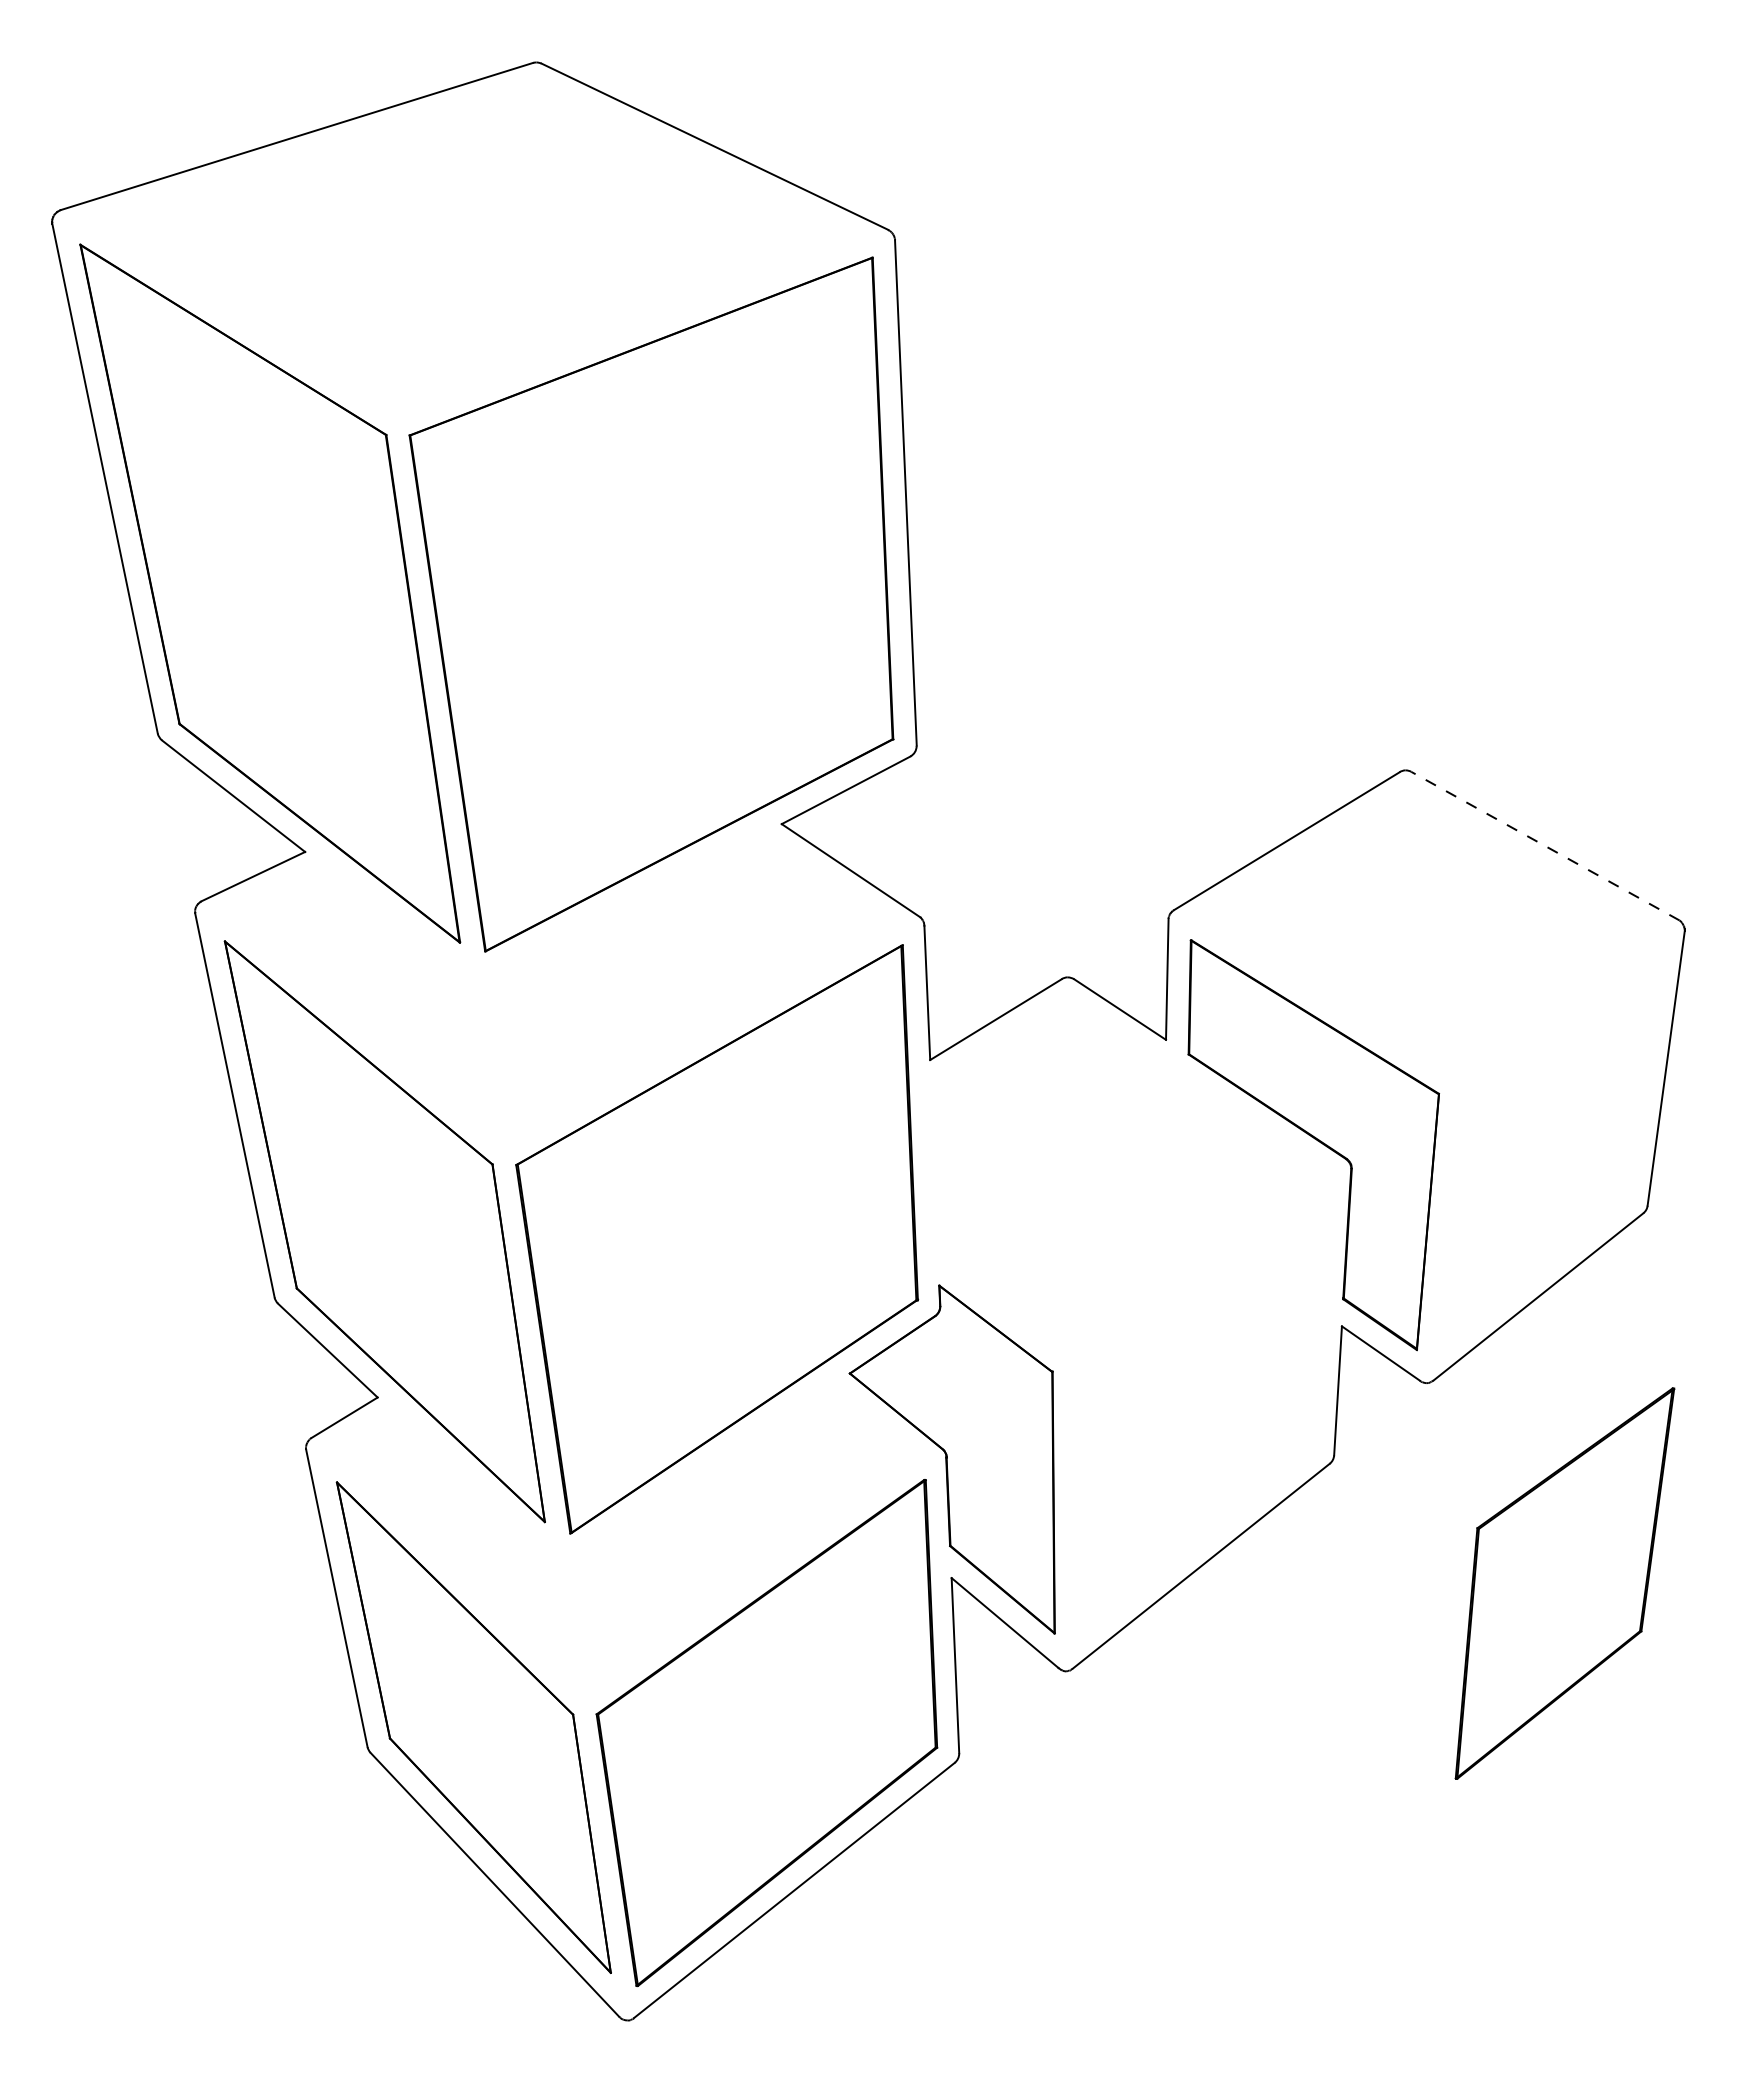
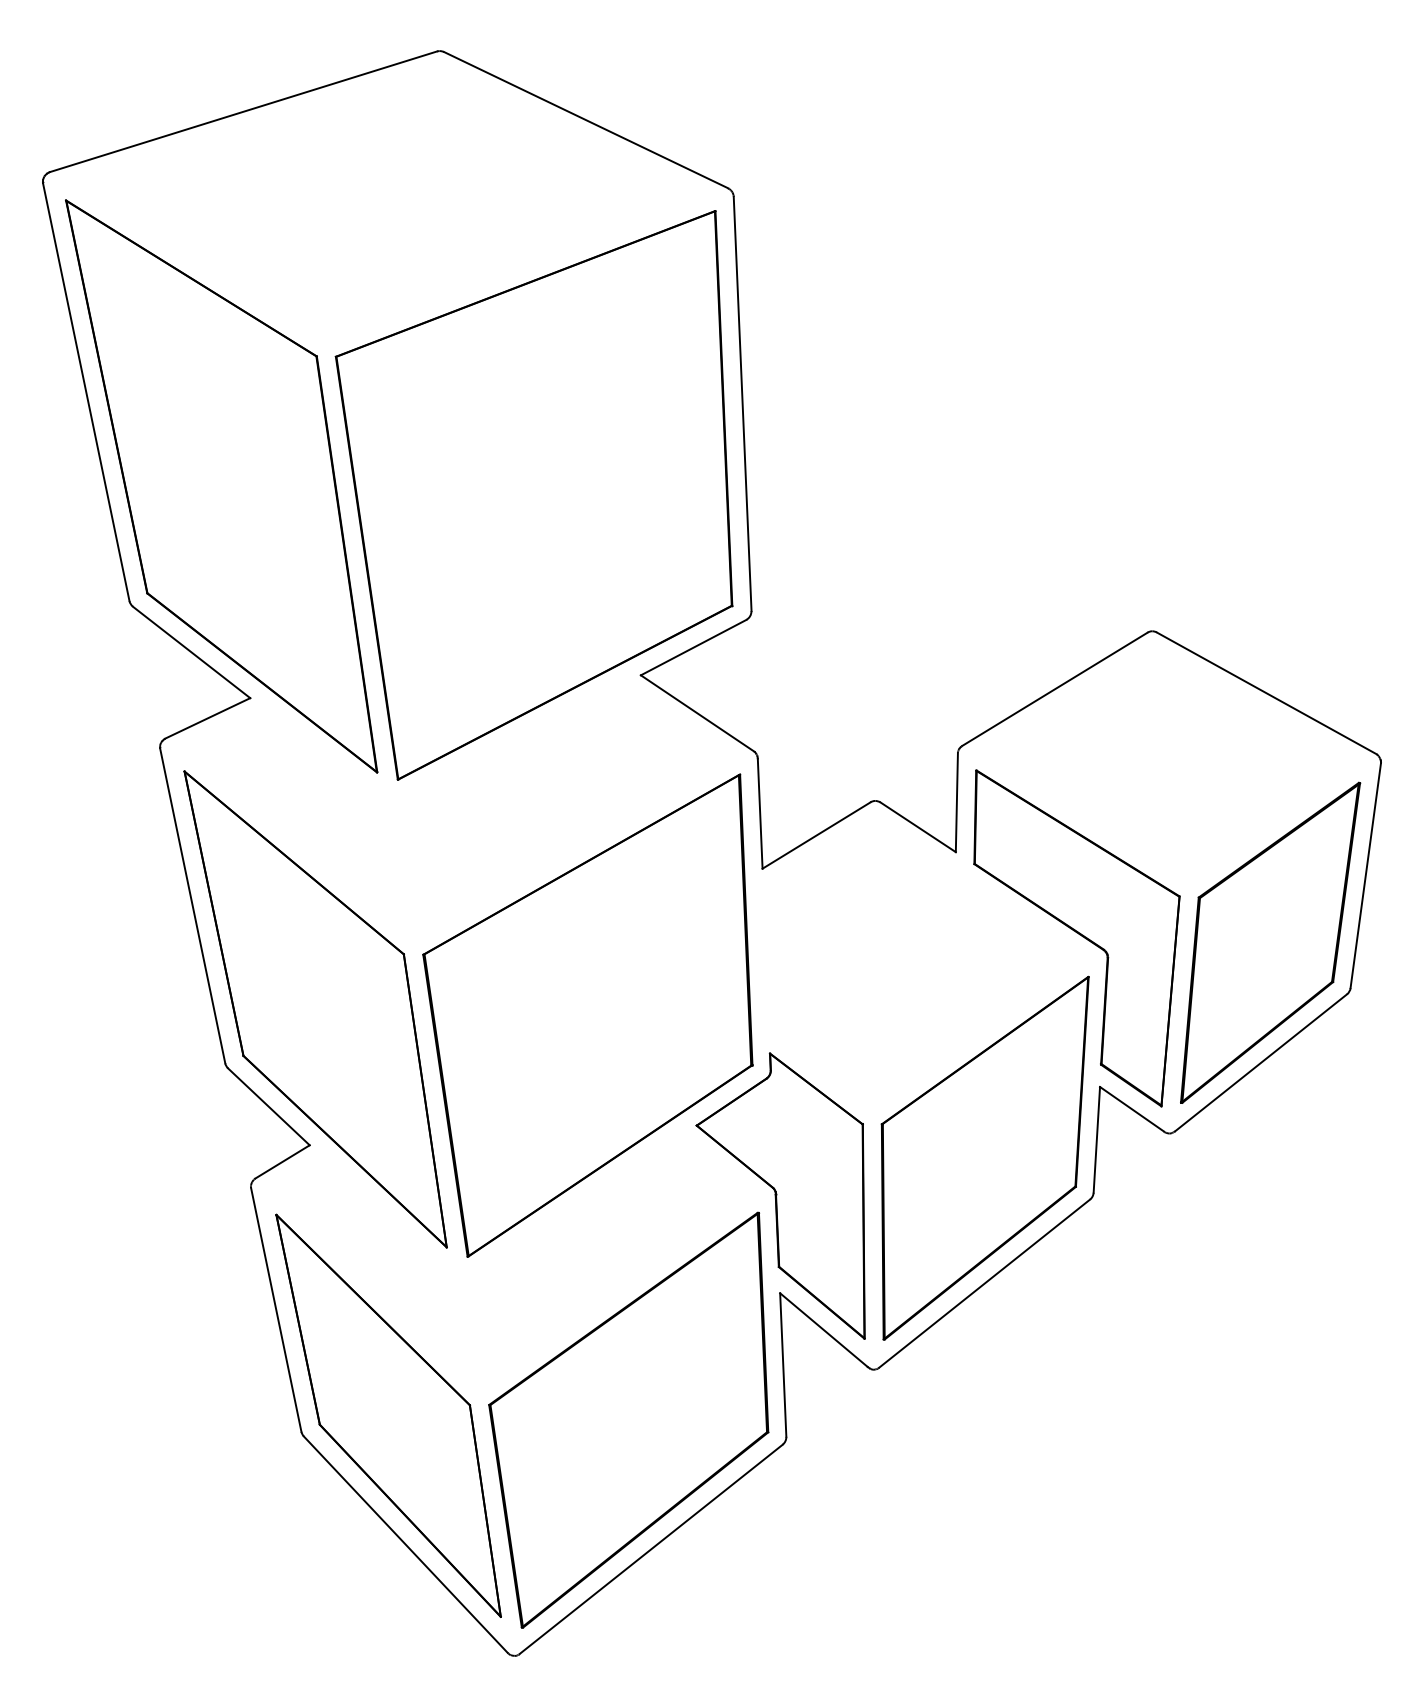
line: (1545, 845) -> (1266, 692), dashed -> solid
part: (1201, 1413) -> (984, 1158), added
part: (1564, 1583) -> (1270, 942), moved

